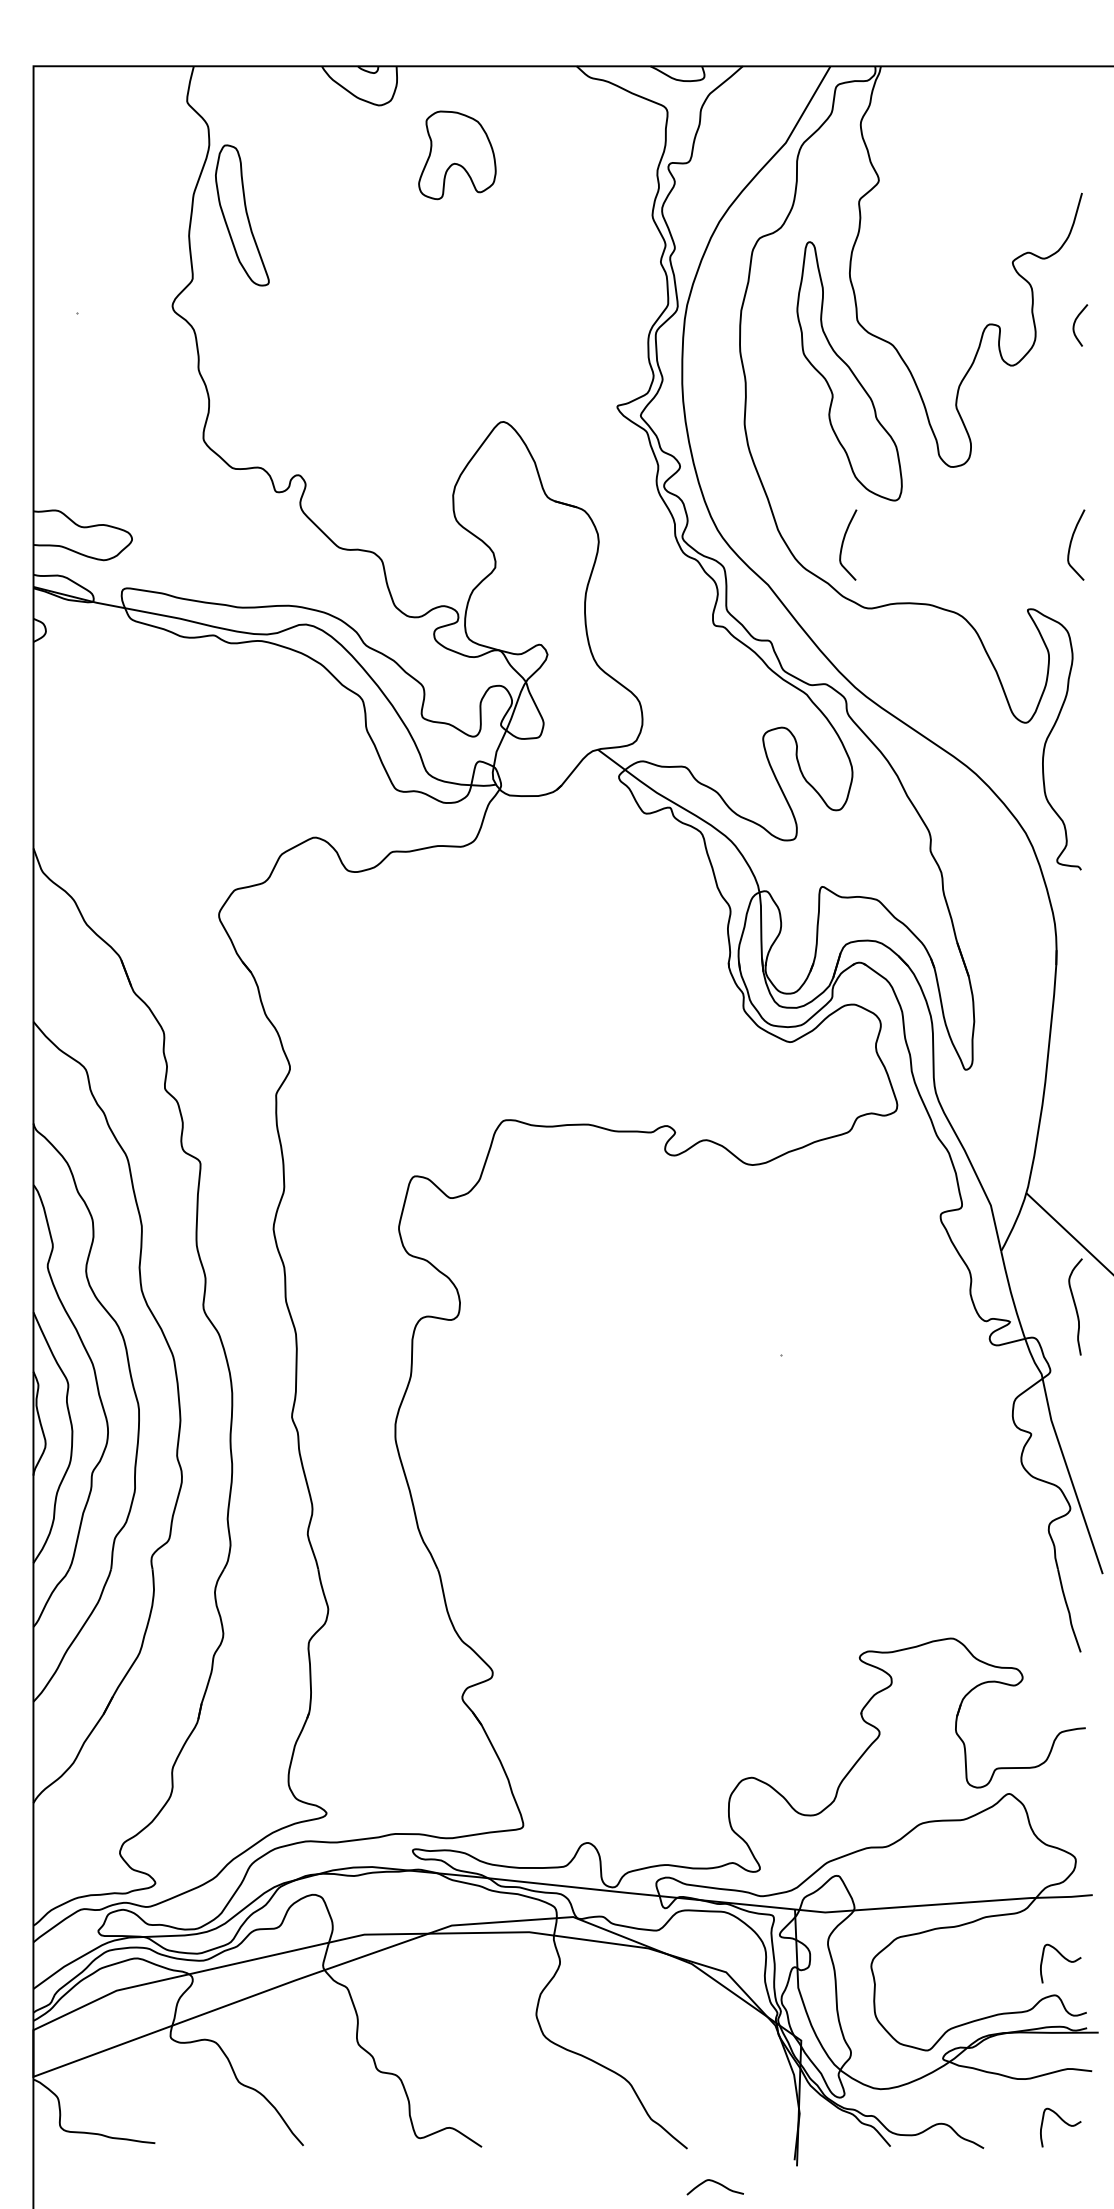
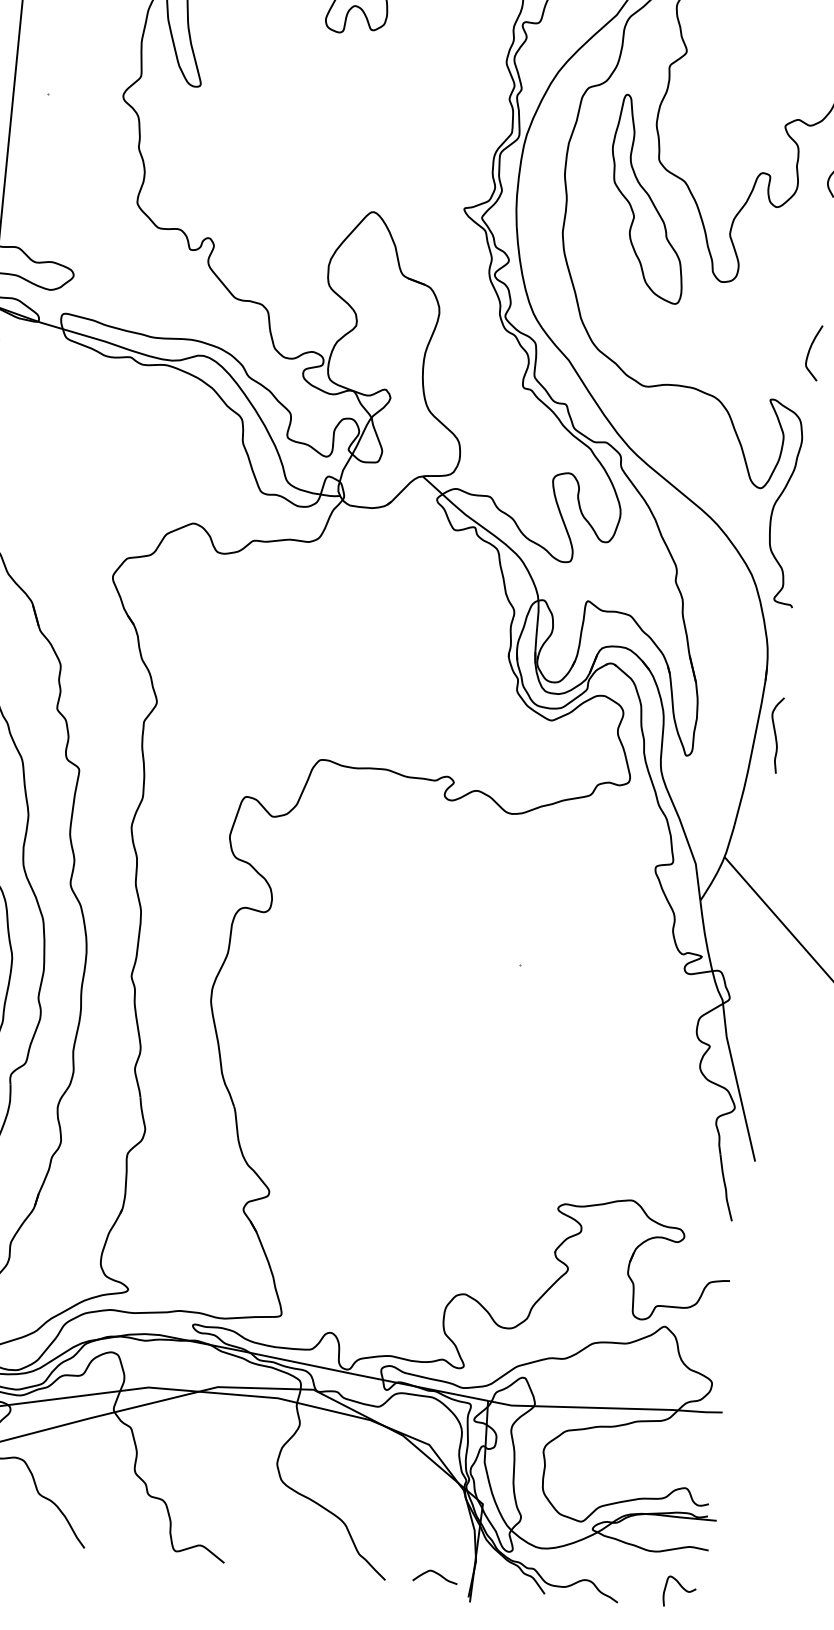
curve: (843, 544) -> (631, 334), removed
curve: (1075, 1306) -> (775, 734), moved
curve: (1064, 1959) -> (695, 1460), removed
curve: (715, 2183) -> (435, 1573), moved

